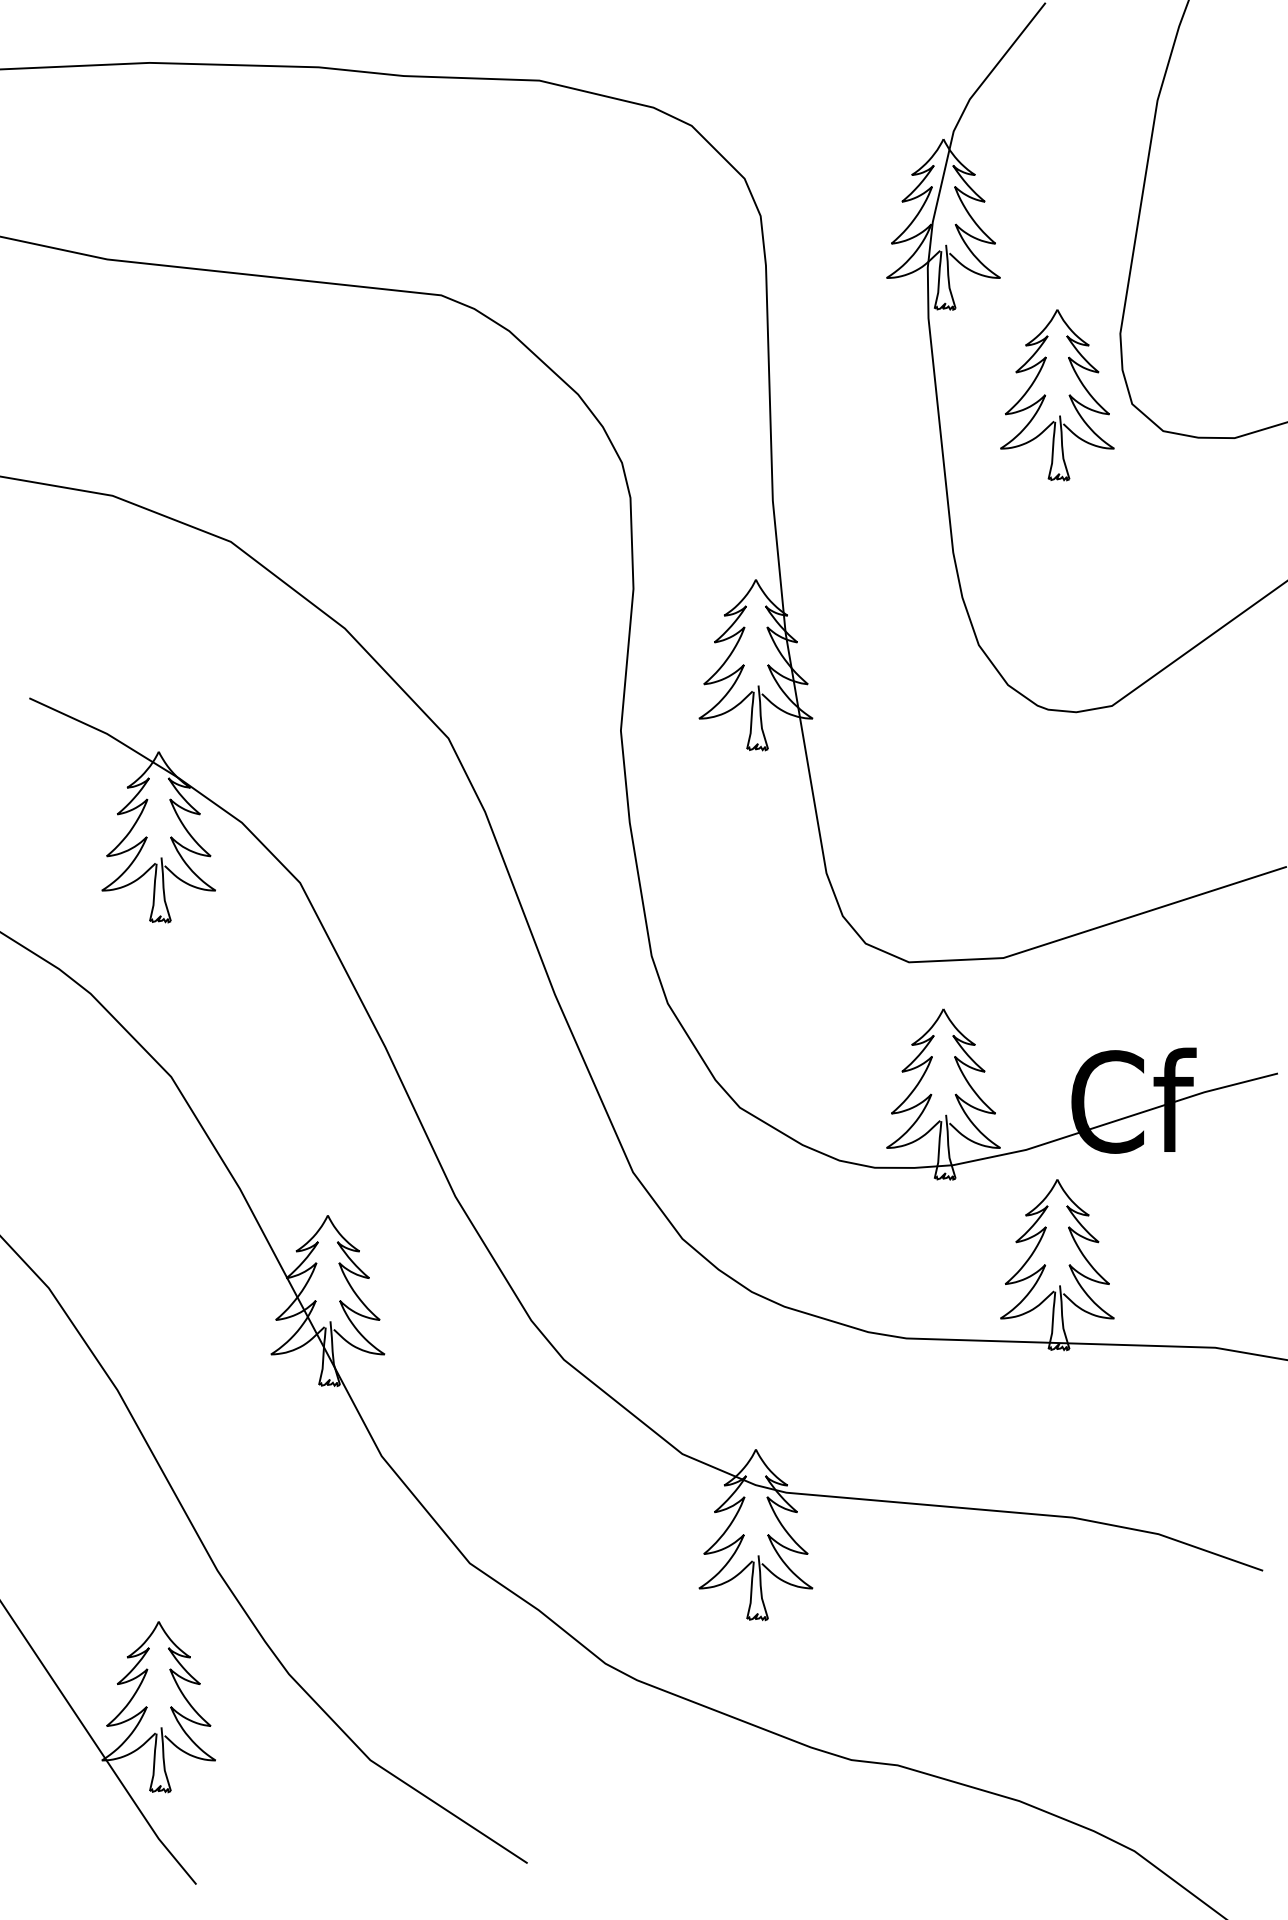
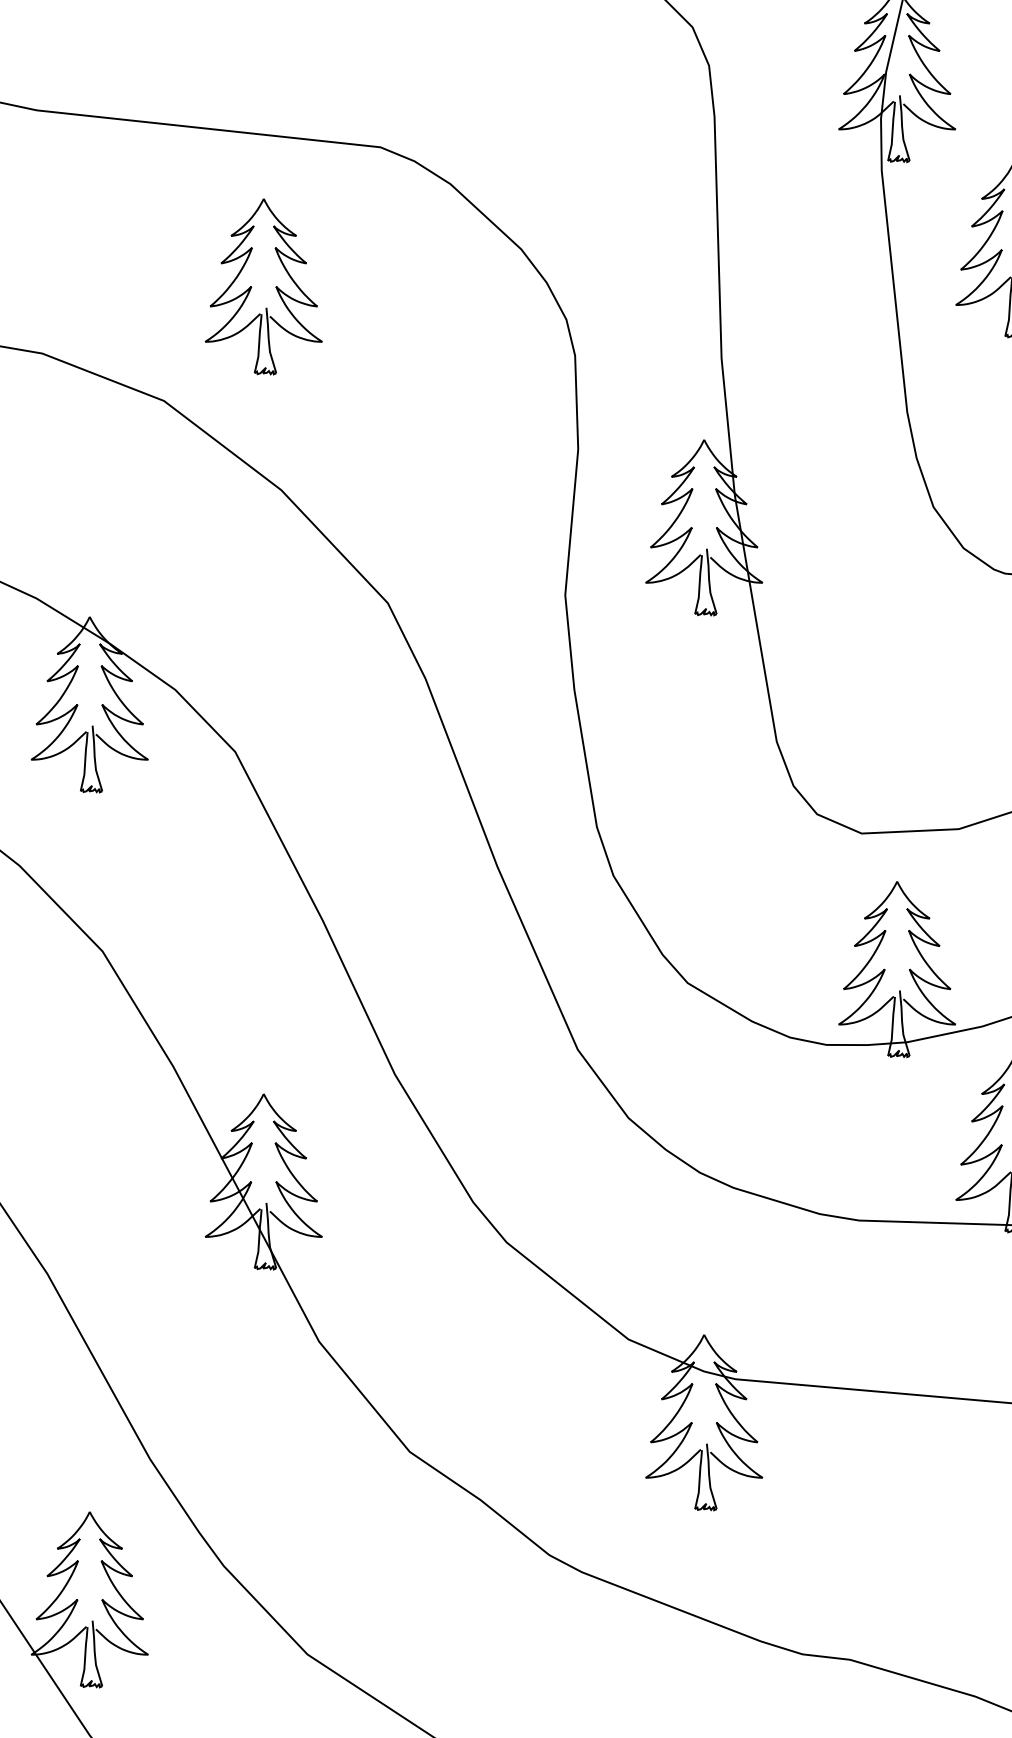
part: (327, 431) -> (263, 287), added

